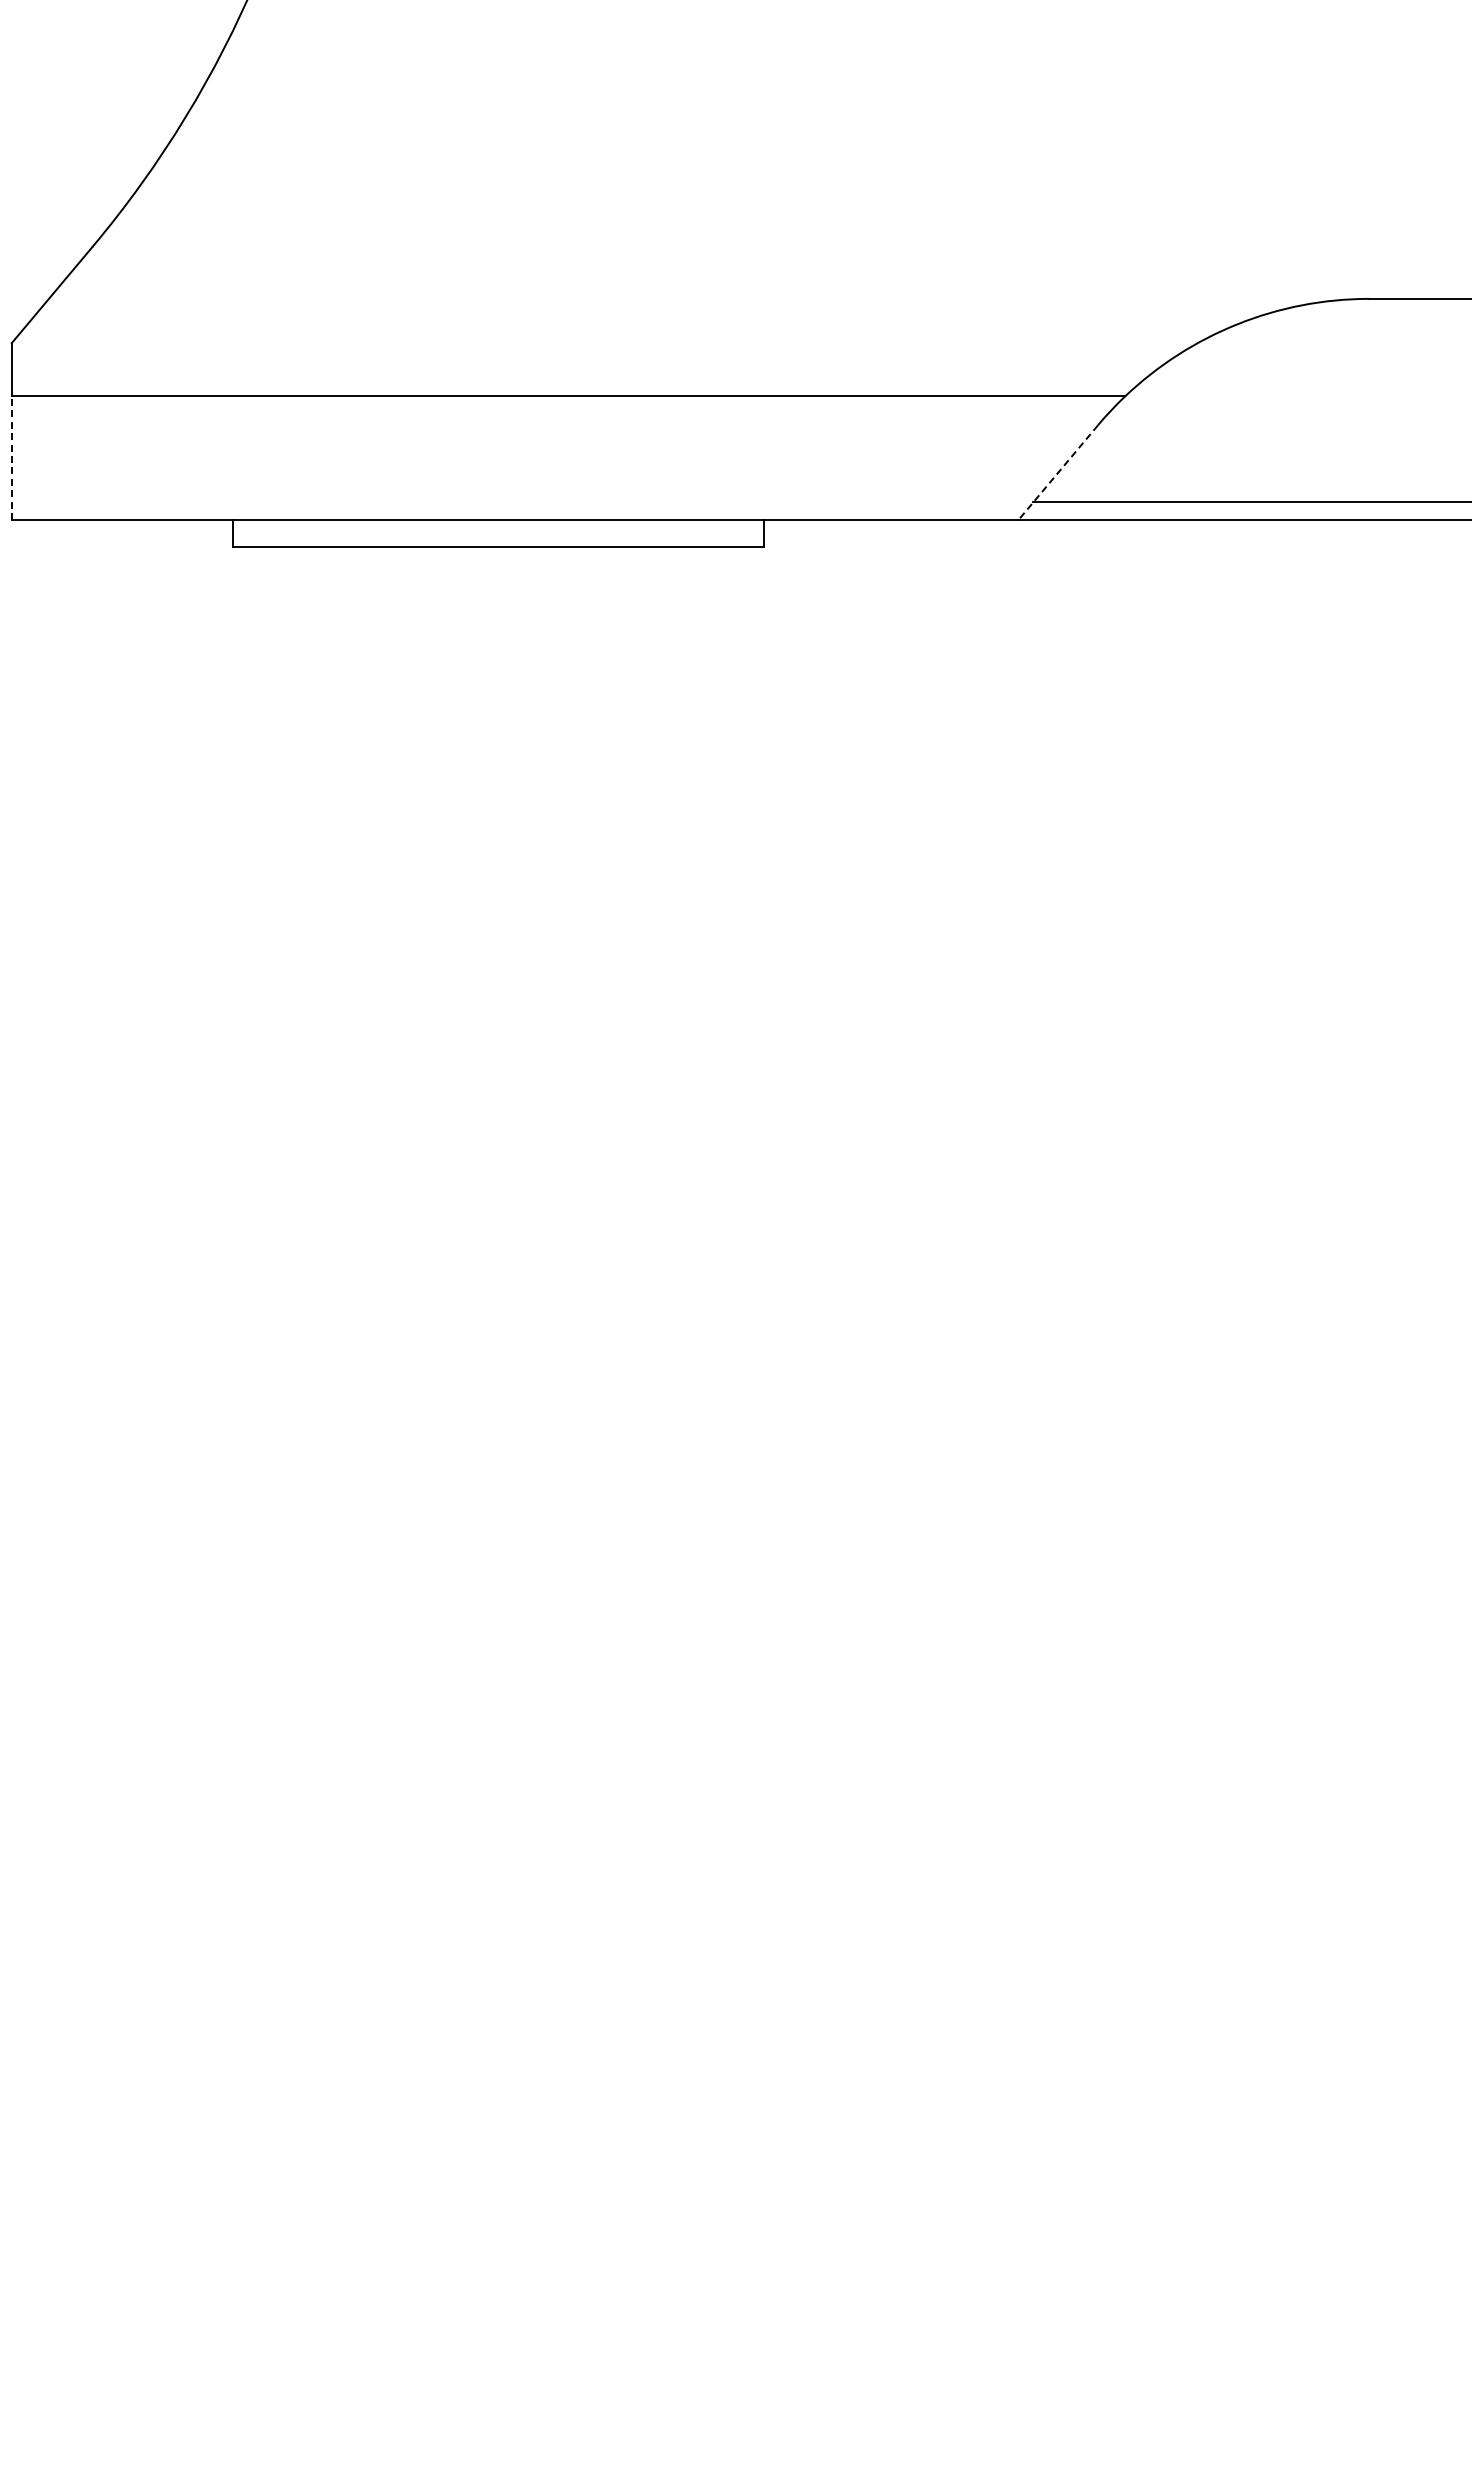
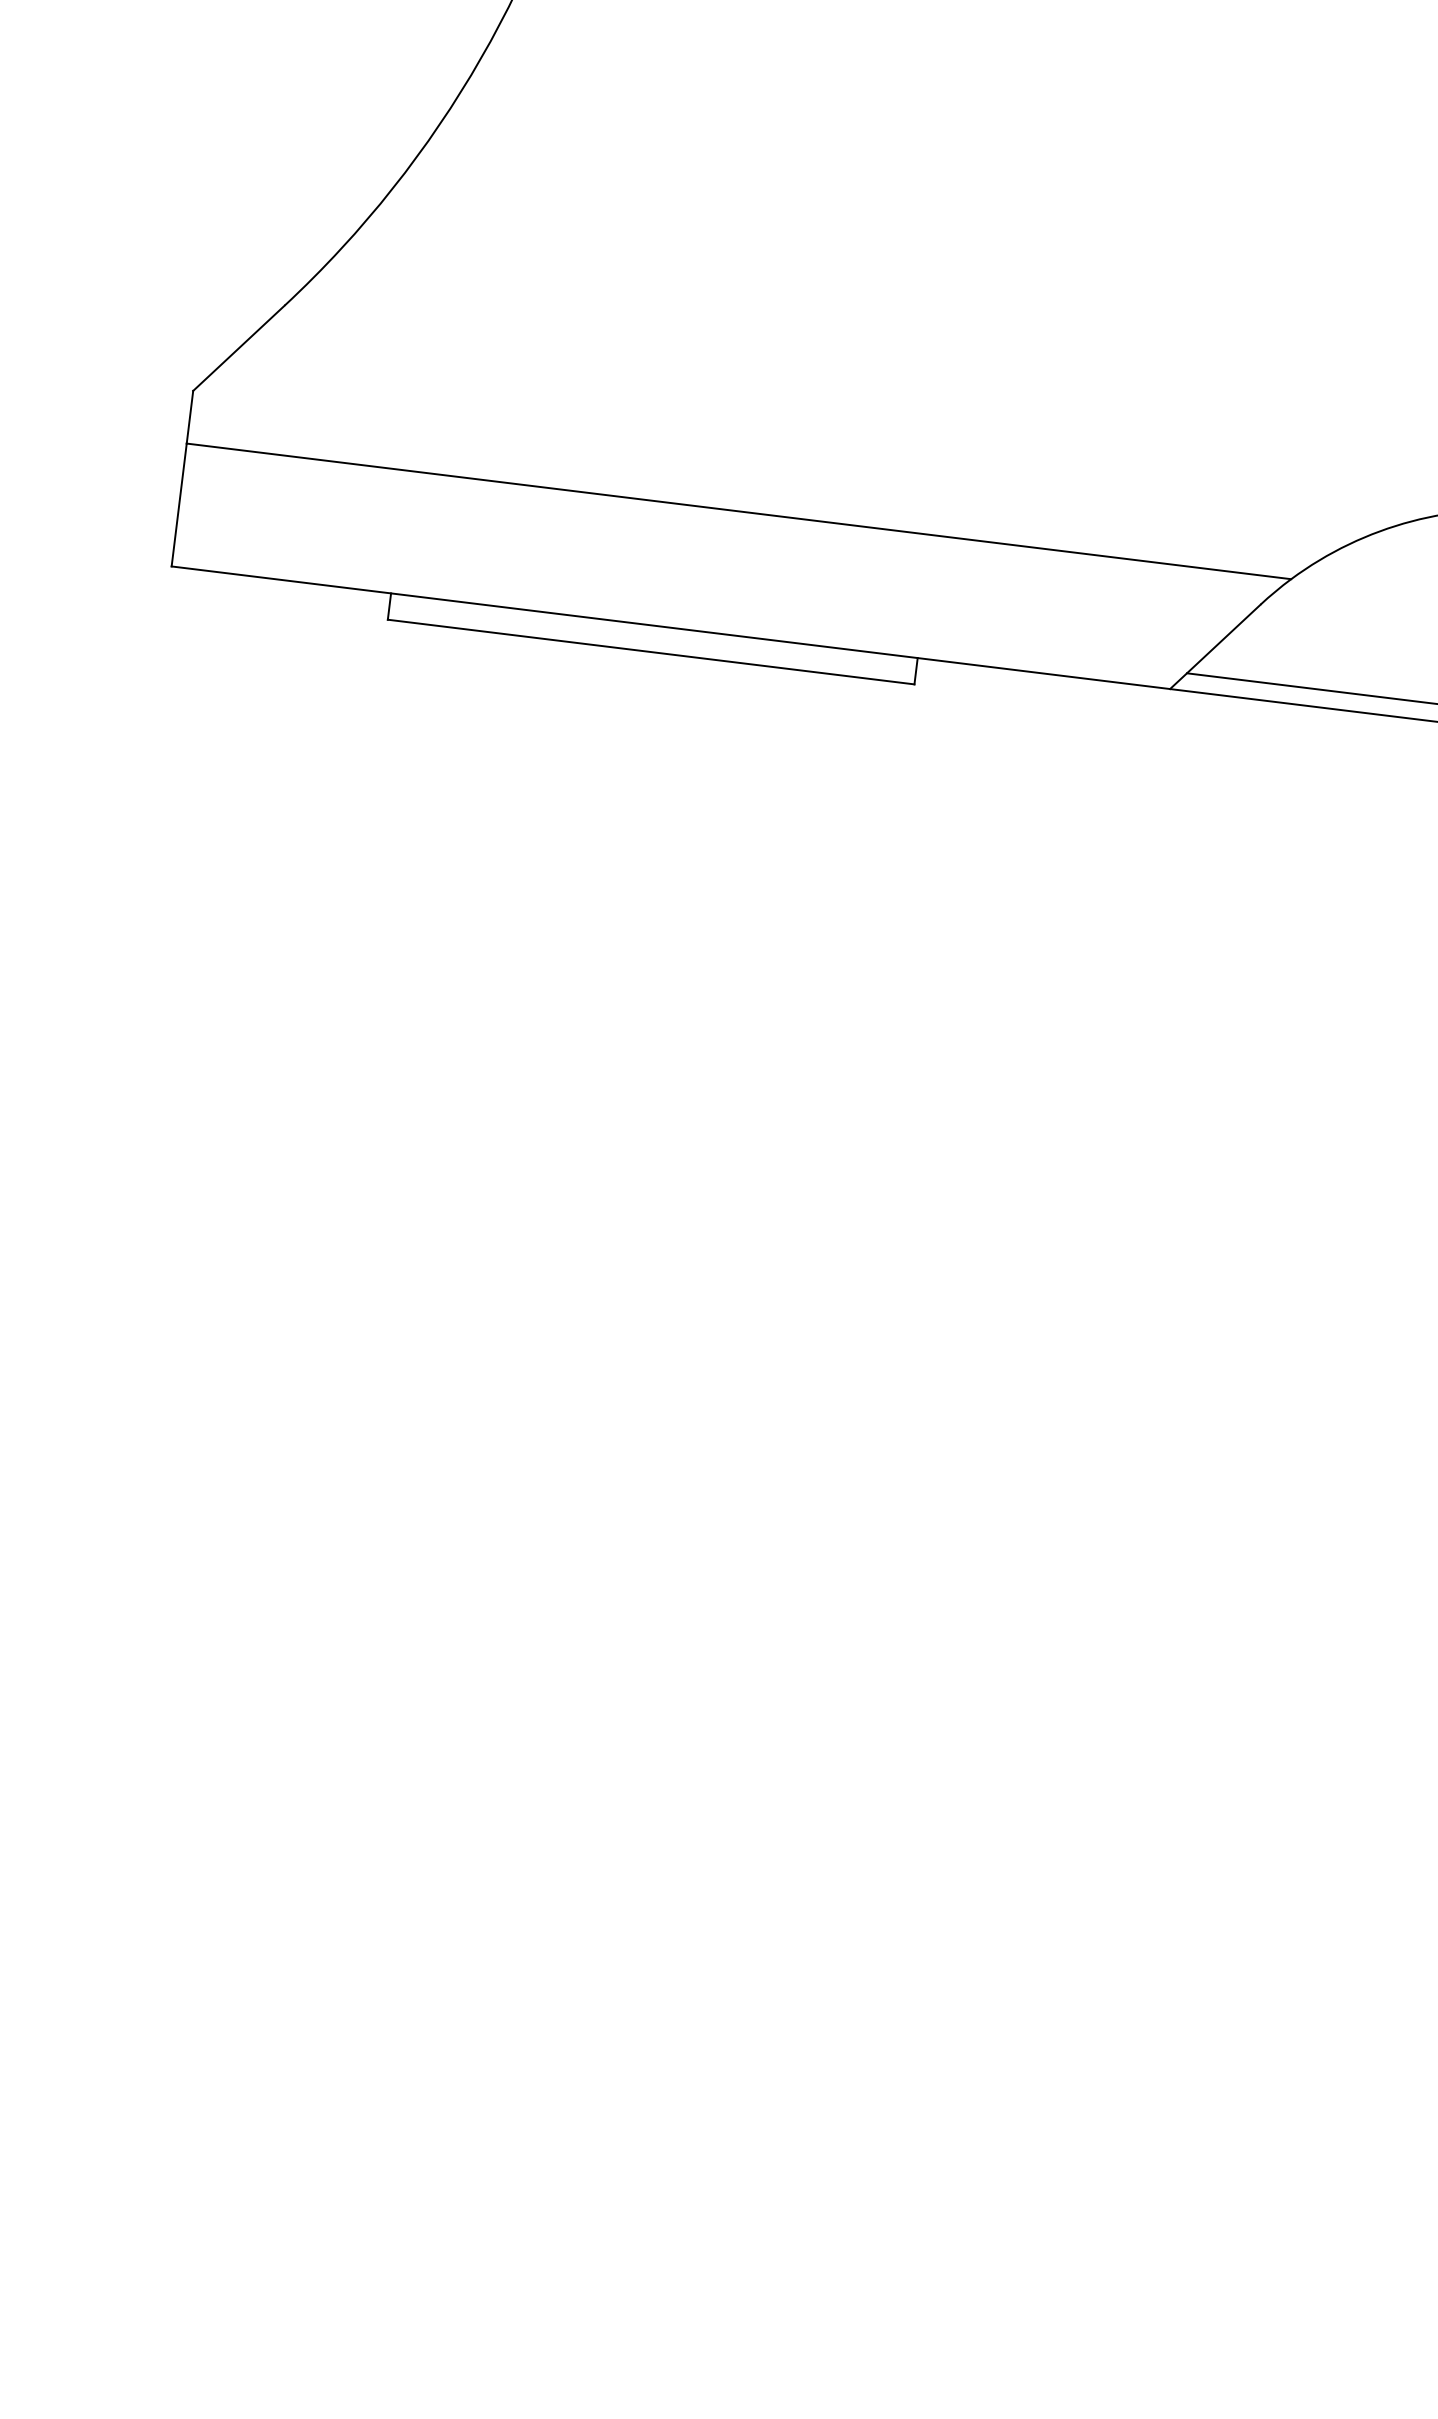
line: (11, 458) -> (178, 505), dashed -> solid
line: (1058, 472) -> (1215, 646), dashed -> solid

